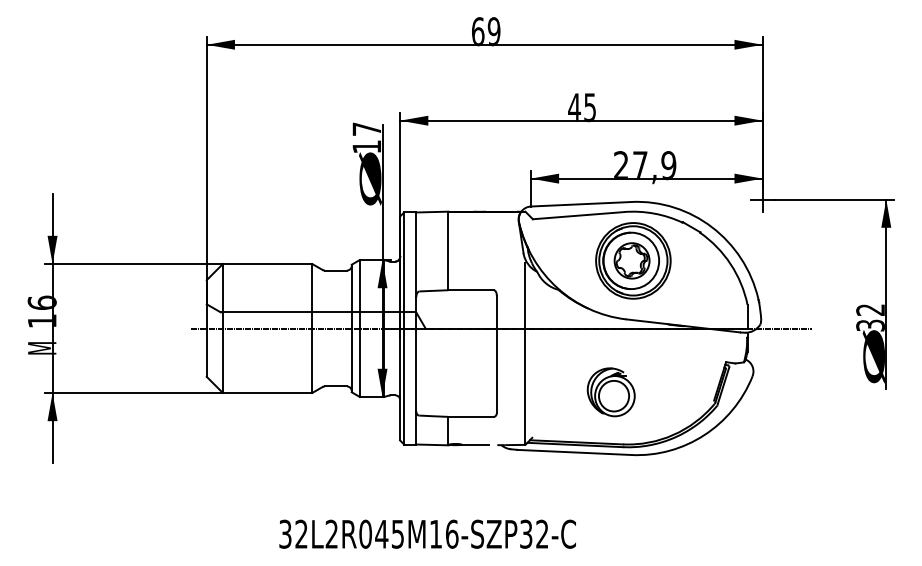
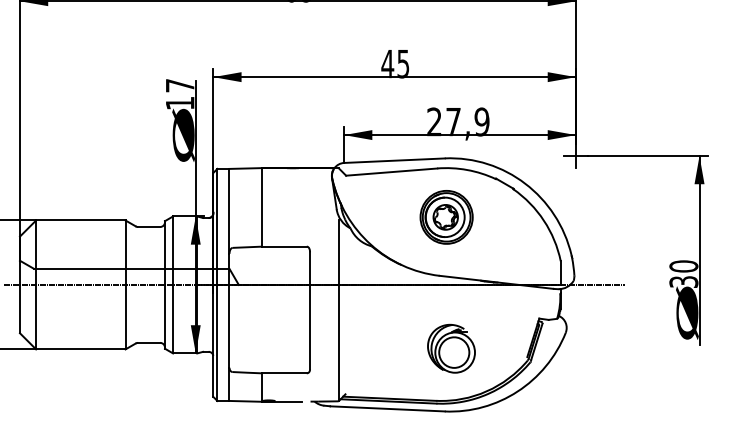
part: (633, 260) -> (446, 216), size x0.7
text: (870, 309) -> (683, 265), 32 -> 30
part: (610, 392) -> (450, 348), moved

